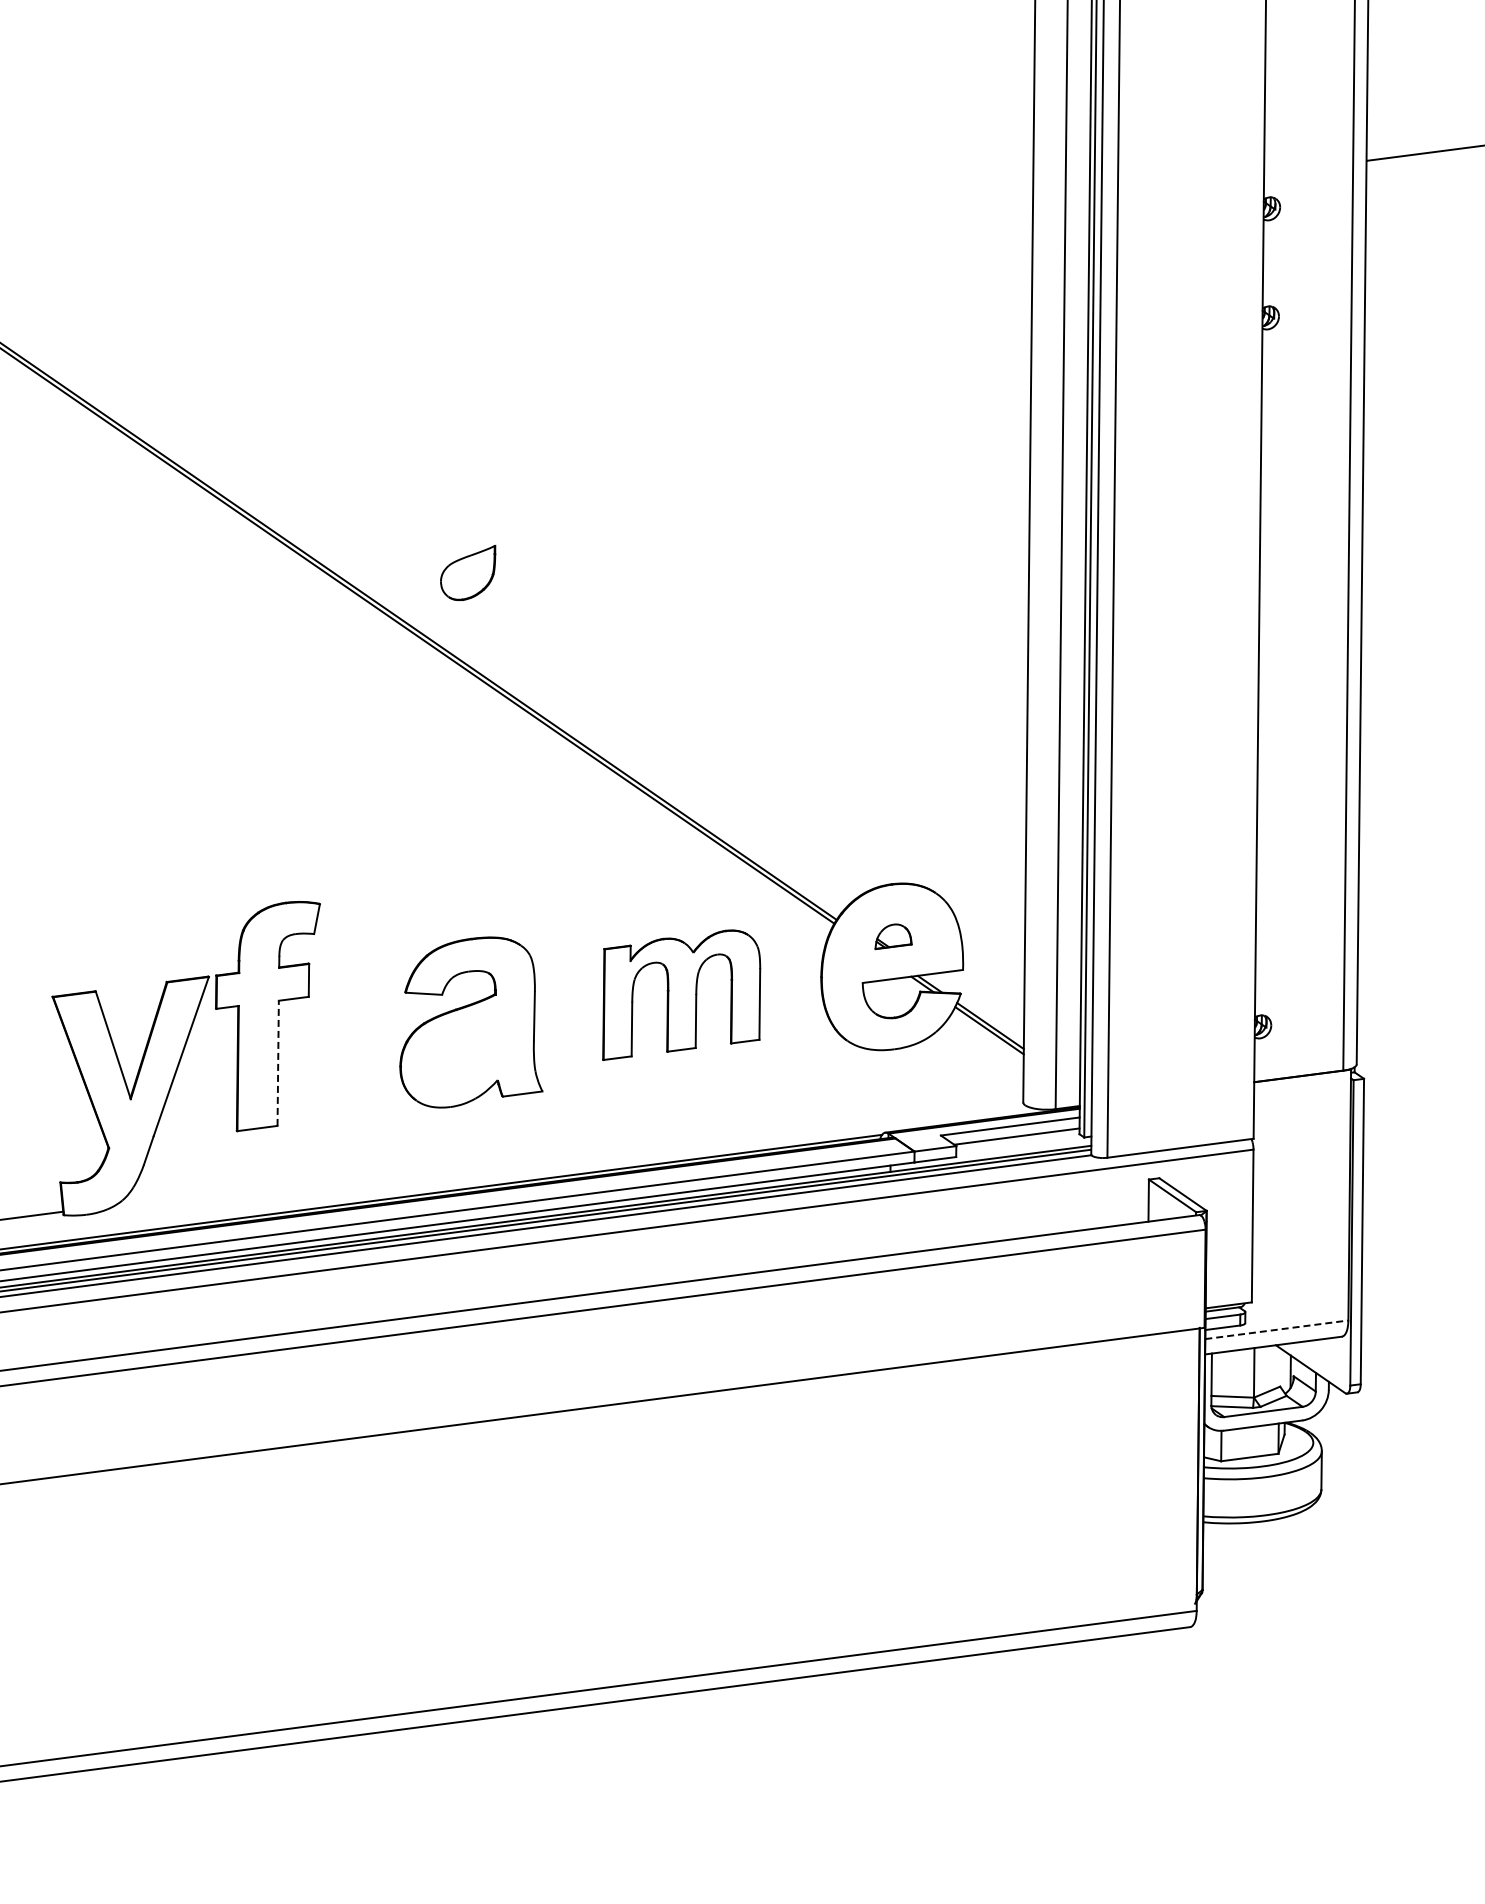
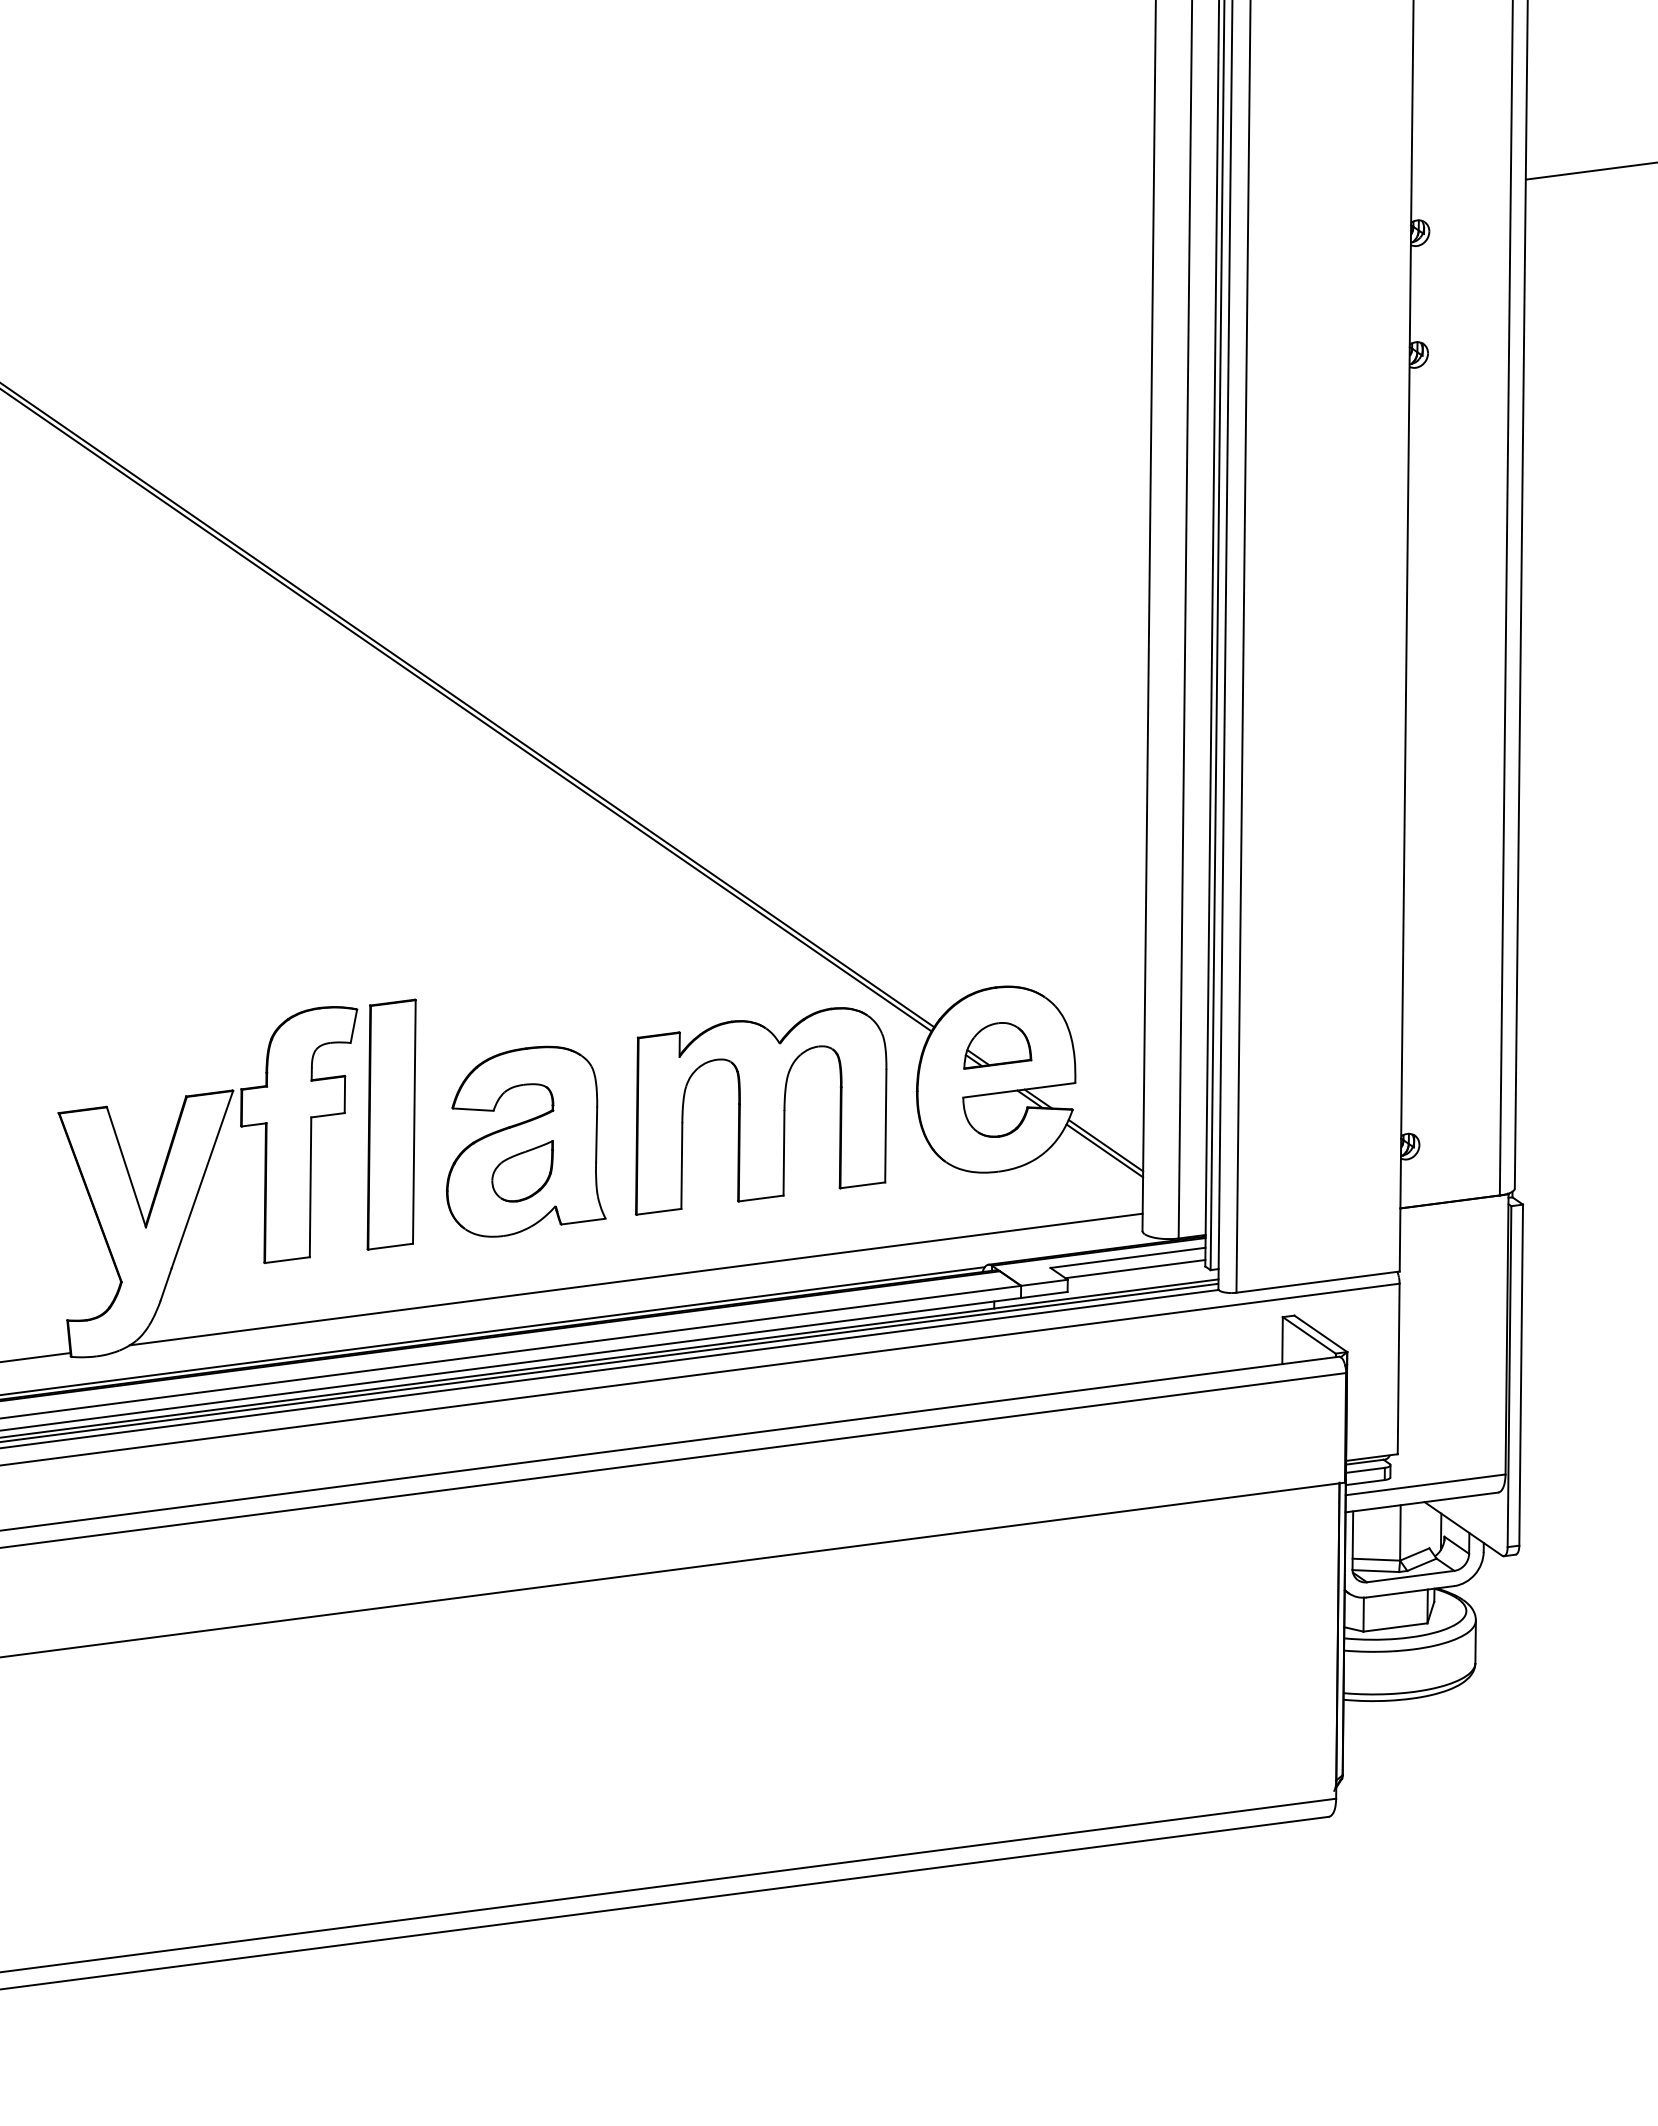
part: (468, 572) -> (523, 1170), moved
part: (893, 936) -> (997, 1045), size x1.67
part: (681, 994) -> (760, 1110), size x1.43
part: (350, 1007) -> (391, 1124), added
line: (278, 1063) -> (310, 1187), dashed -> solid
line: (569, 1145) -> (635, 1279), added
line: (1277, 1329) -> (1426, 1484), dashed -> solid

